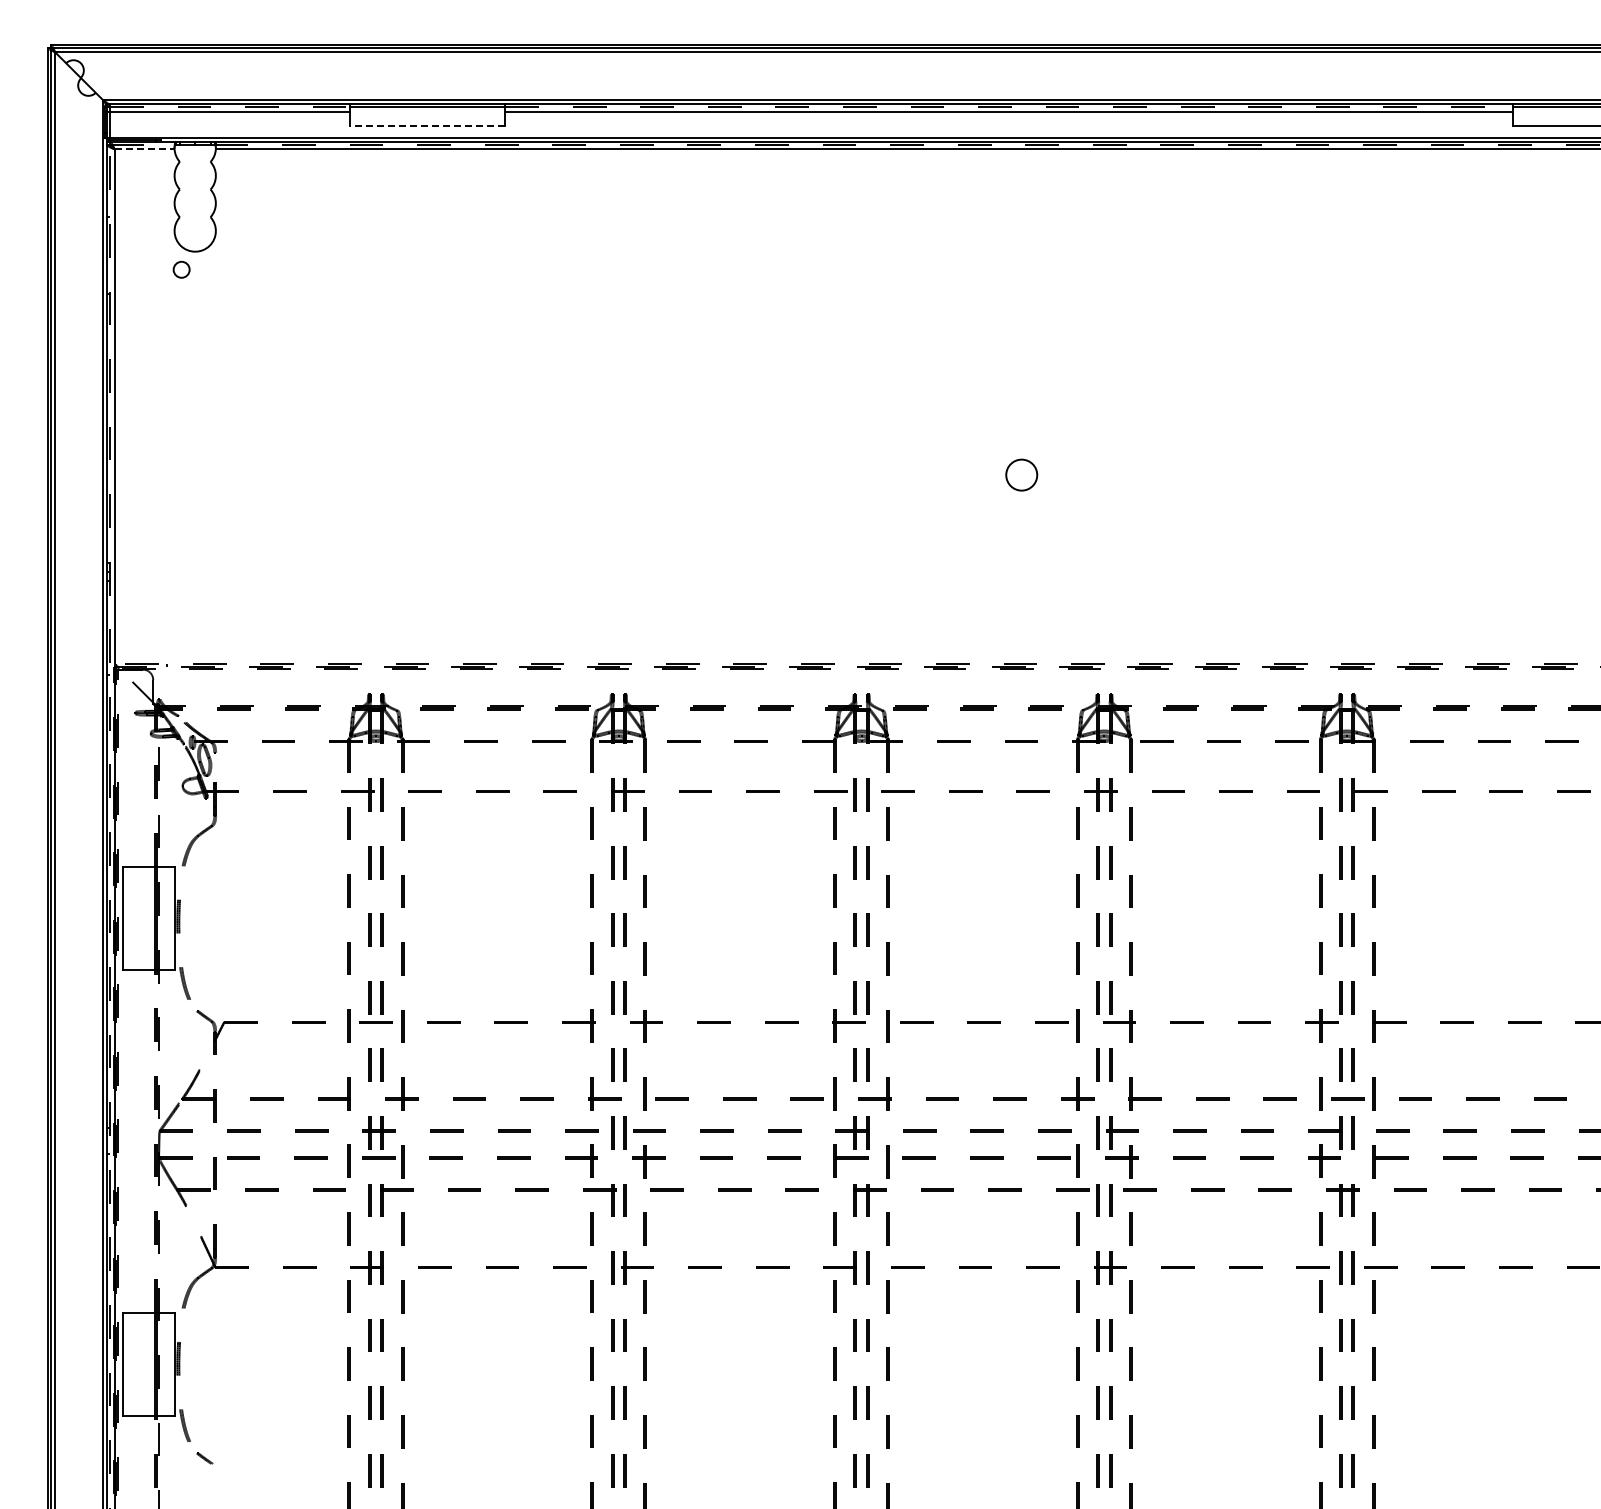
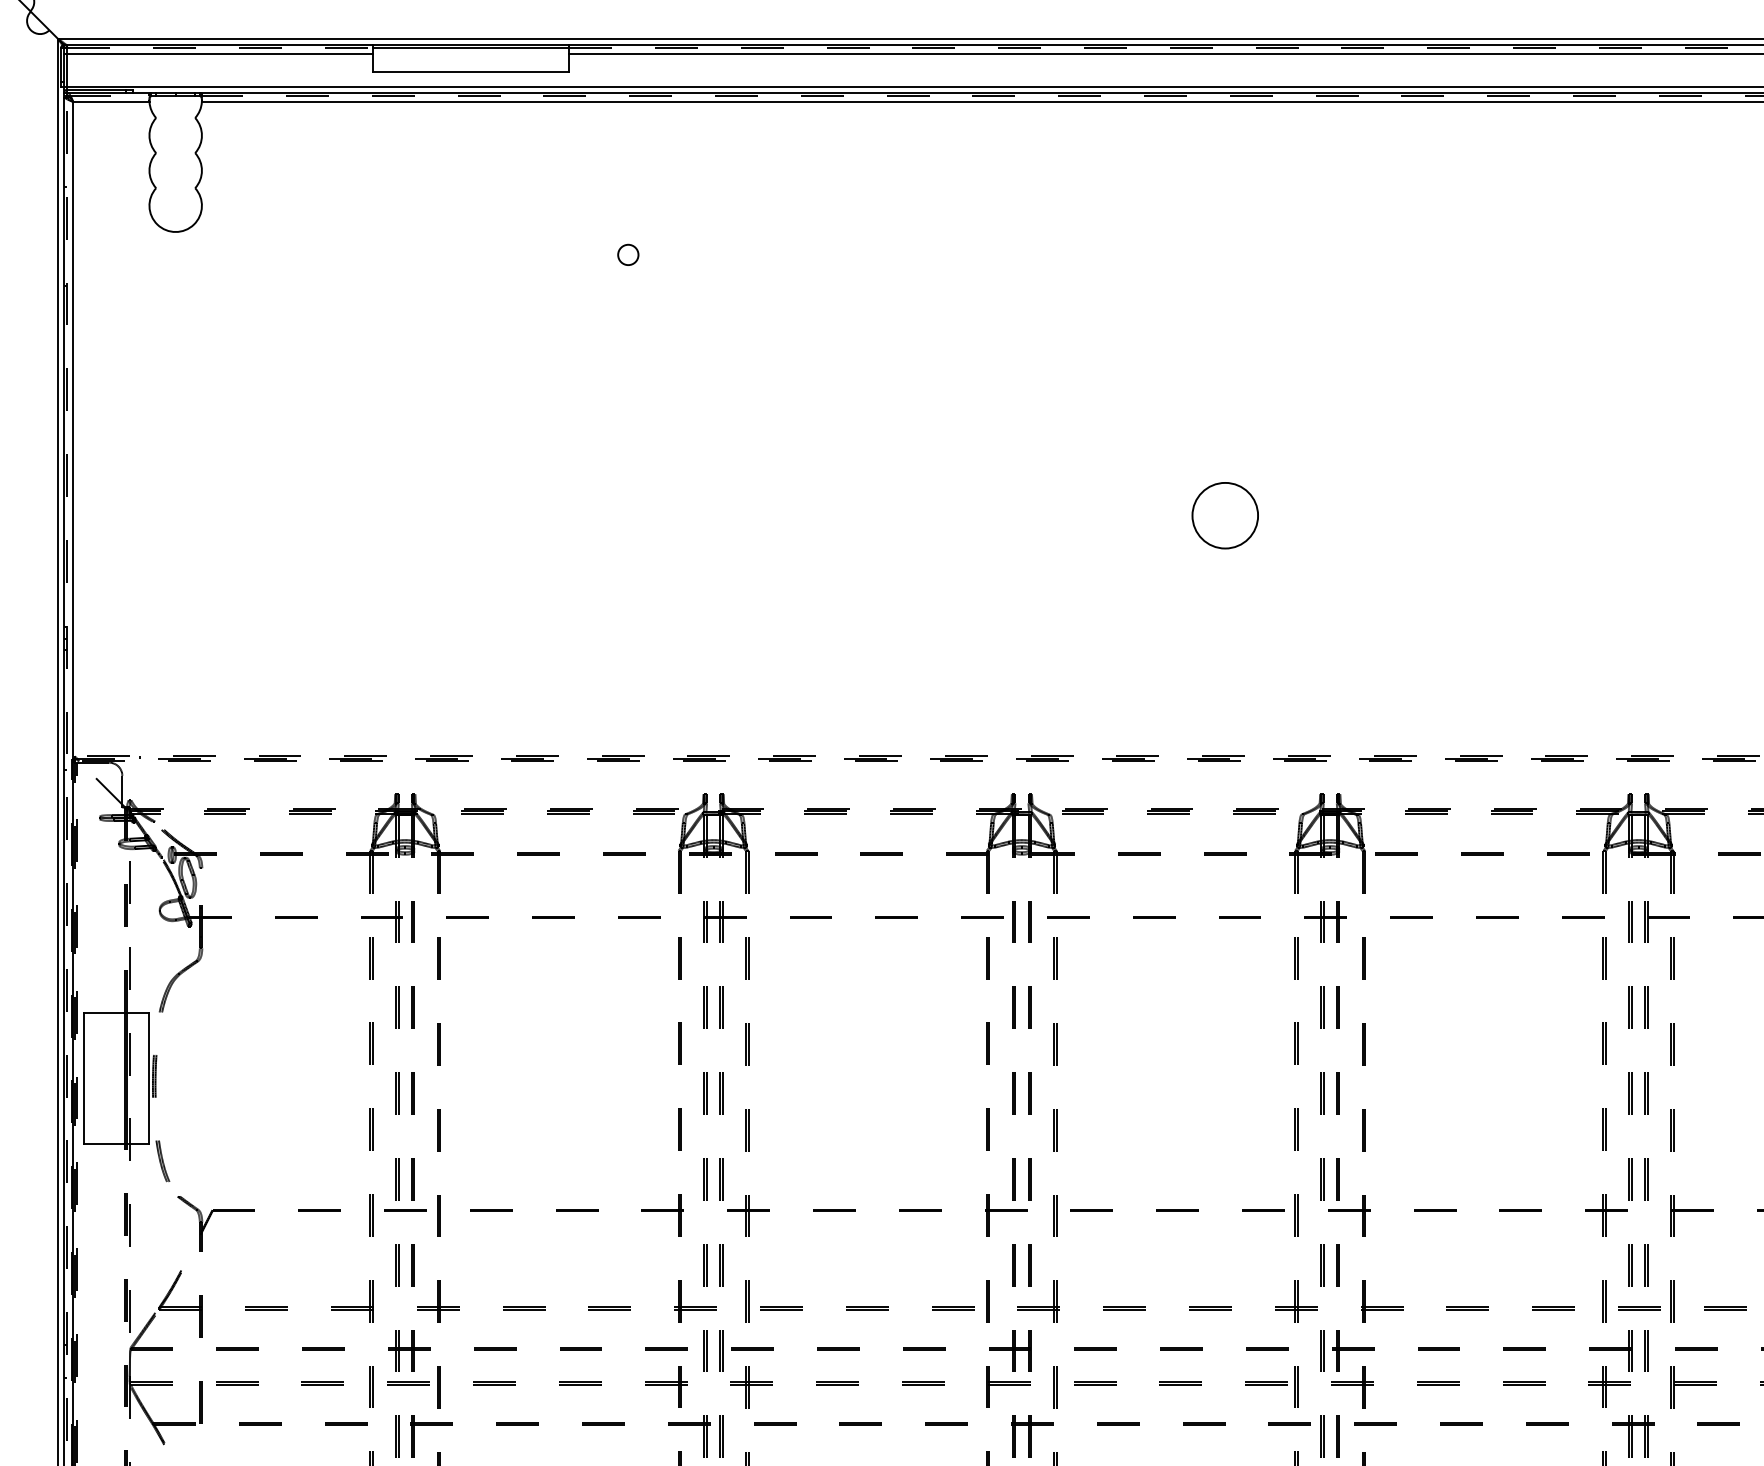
line: (427, 125) -> (470, 71), dashed -> solid
line: (144, 149) -> (111, 102), dashed -> solid
circle: (181, 269) -> (628, 254), moved
circle: (1021, 474) -> (1224, 514), size x1.67

